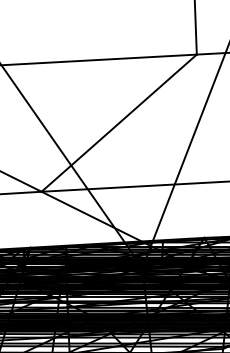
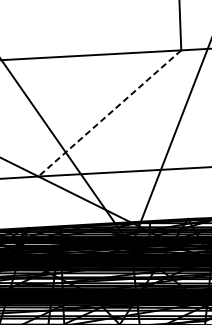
line: (119, 123) -> (110, 113), solid -> dashed

